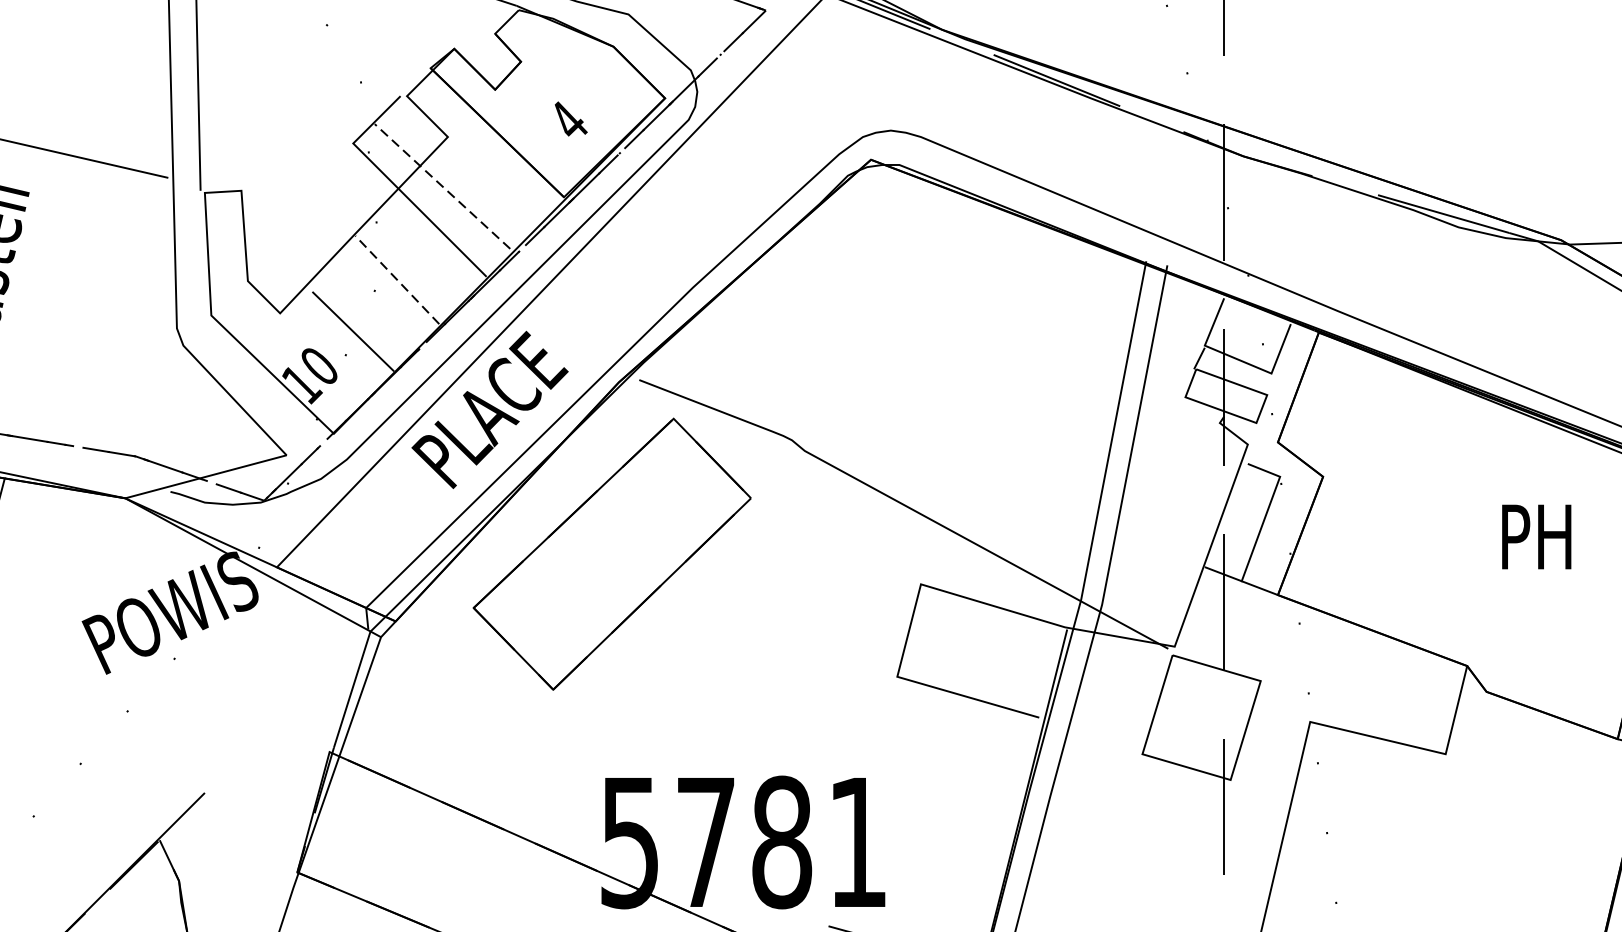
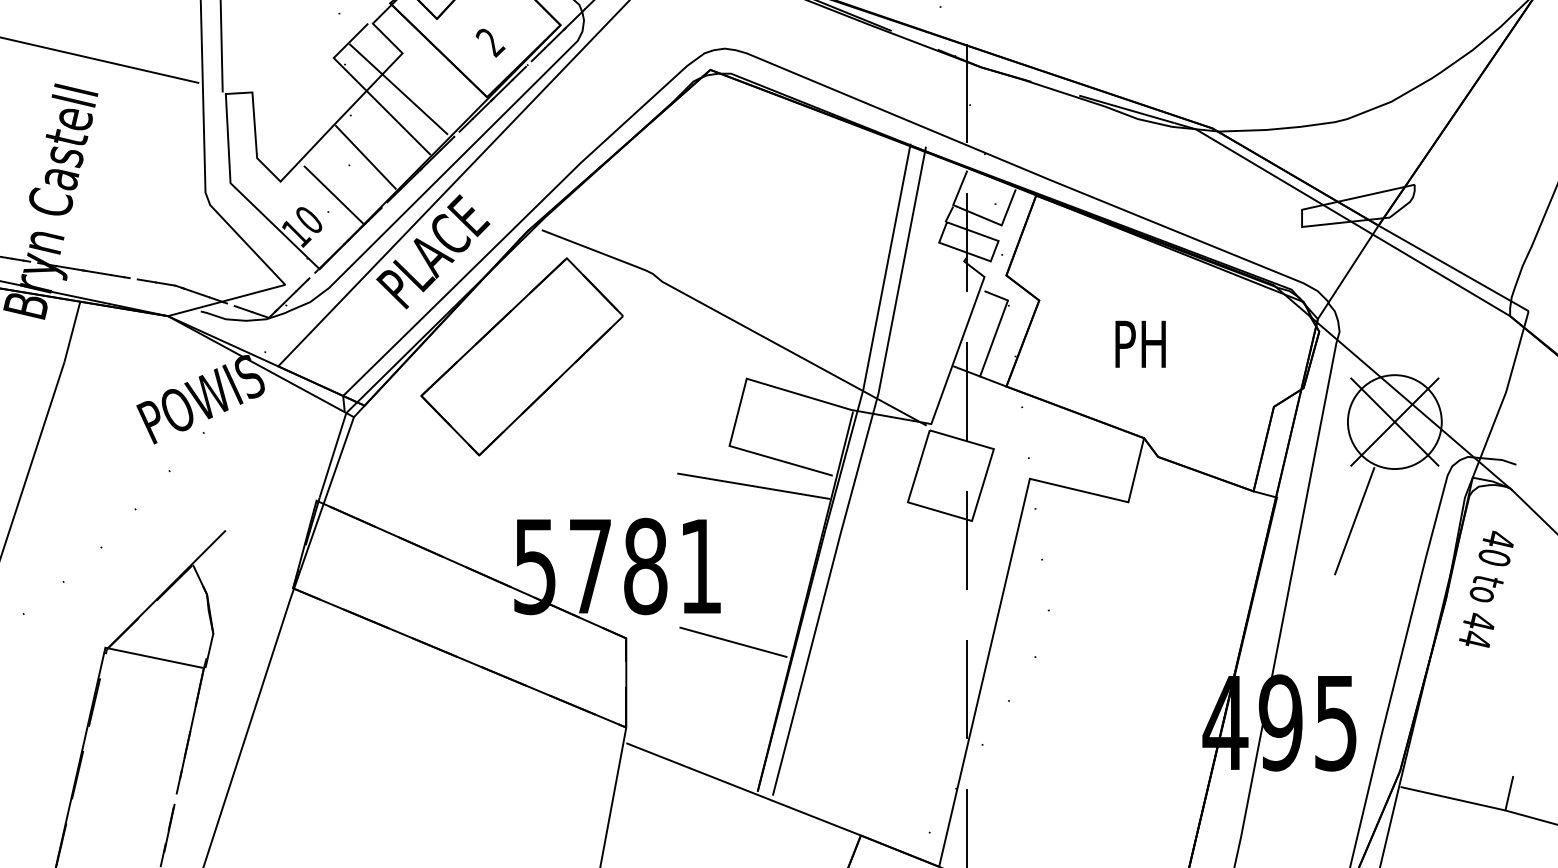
text: (568, 122) -> (490, 42), 4 -> 2
line: (442, 186) -> (398, 89), dashed -> solid
line: (396, 280) -> (365, 157), dashed -> solid
text: (1536, 535) -> (1140, 343), moved
line: (930, 731) -> (753, 485), added

